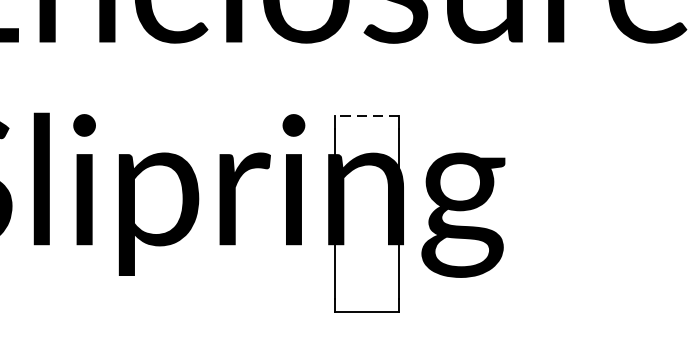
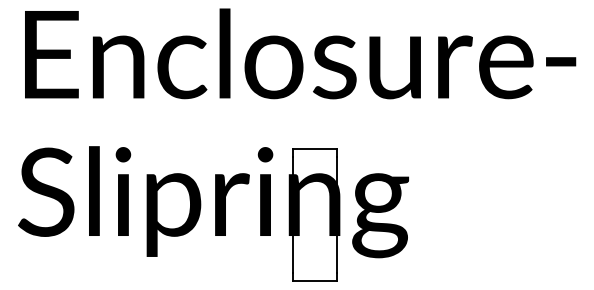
line: (367, 116) -> (315, 148), dashed -> solid

